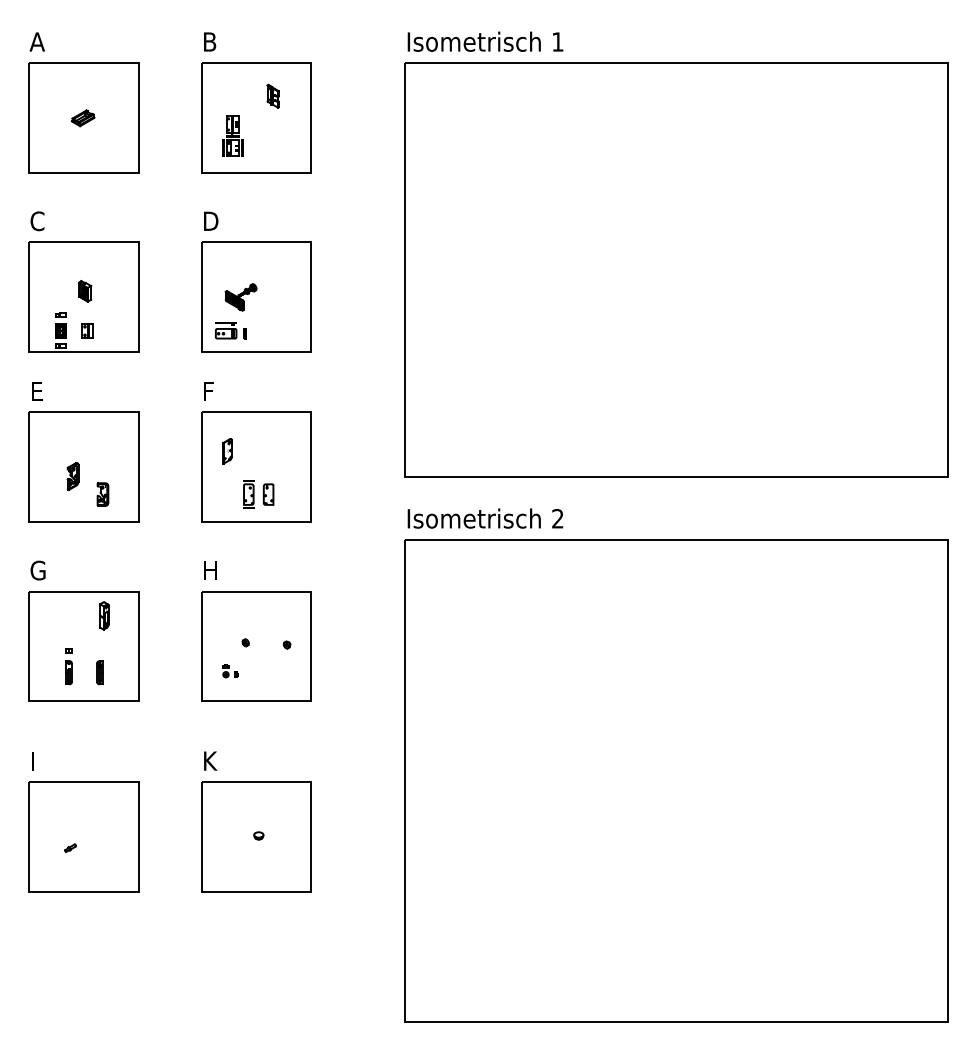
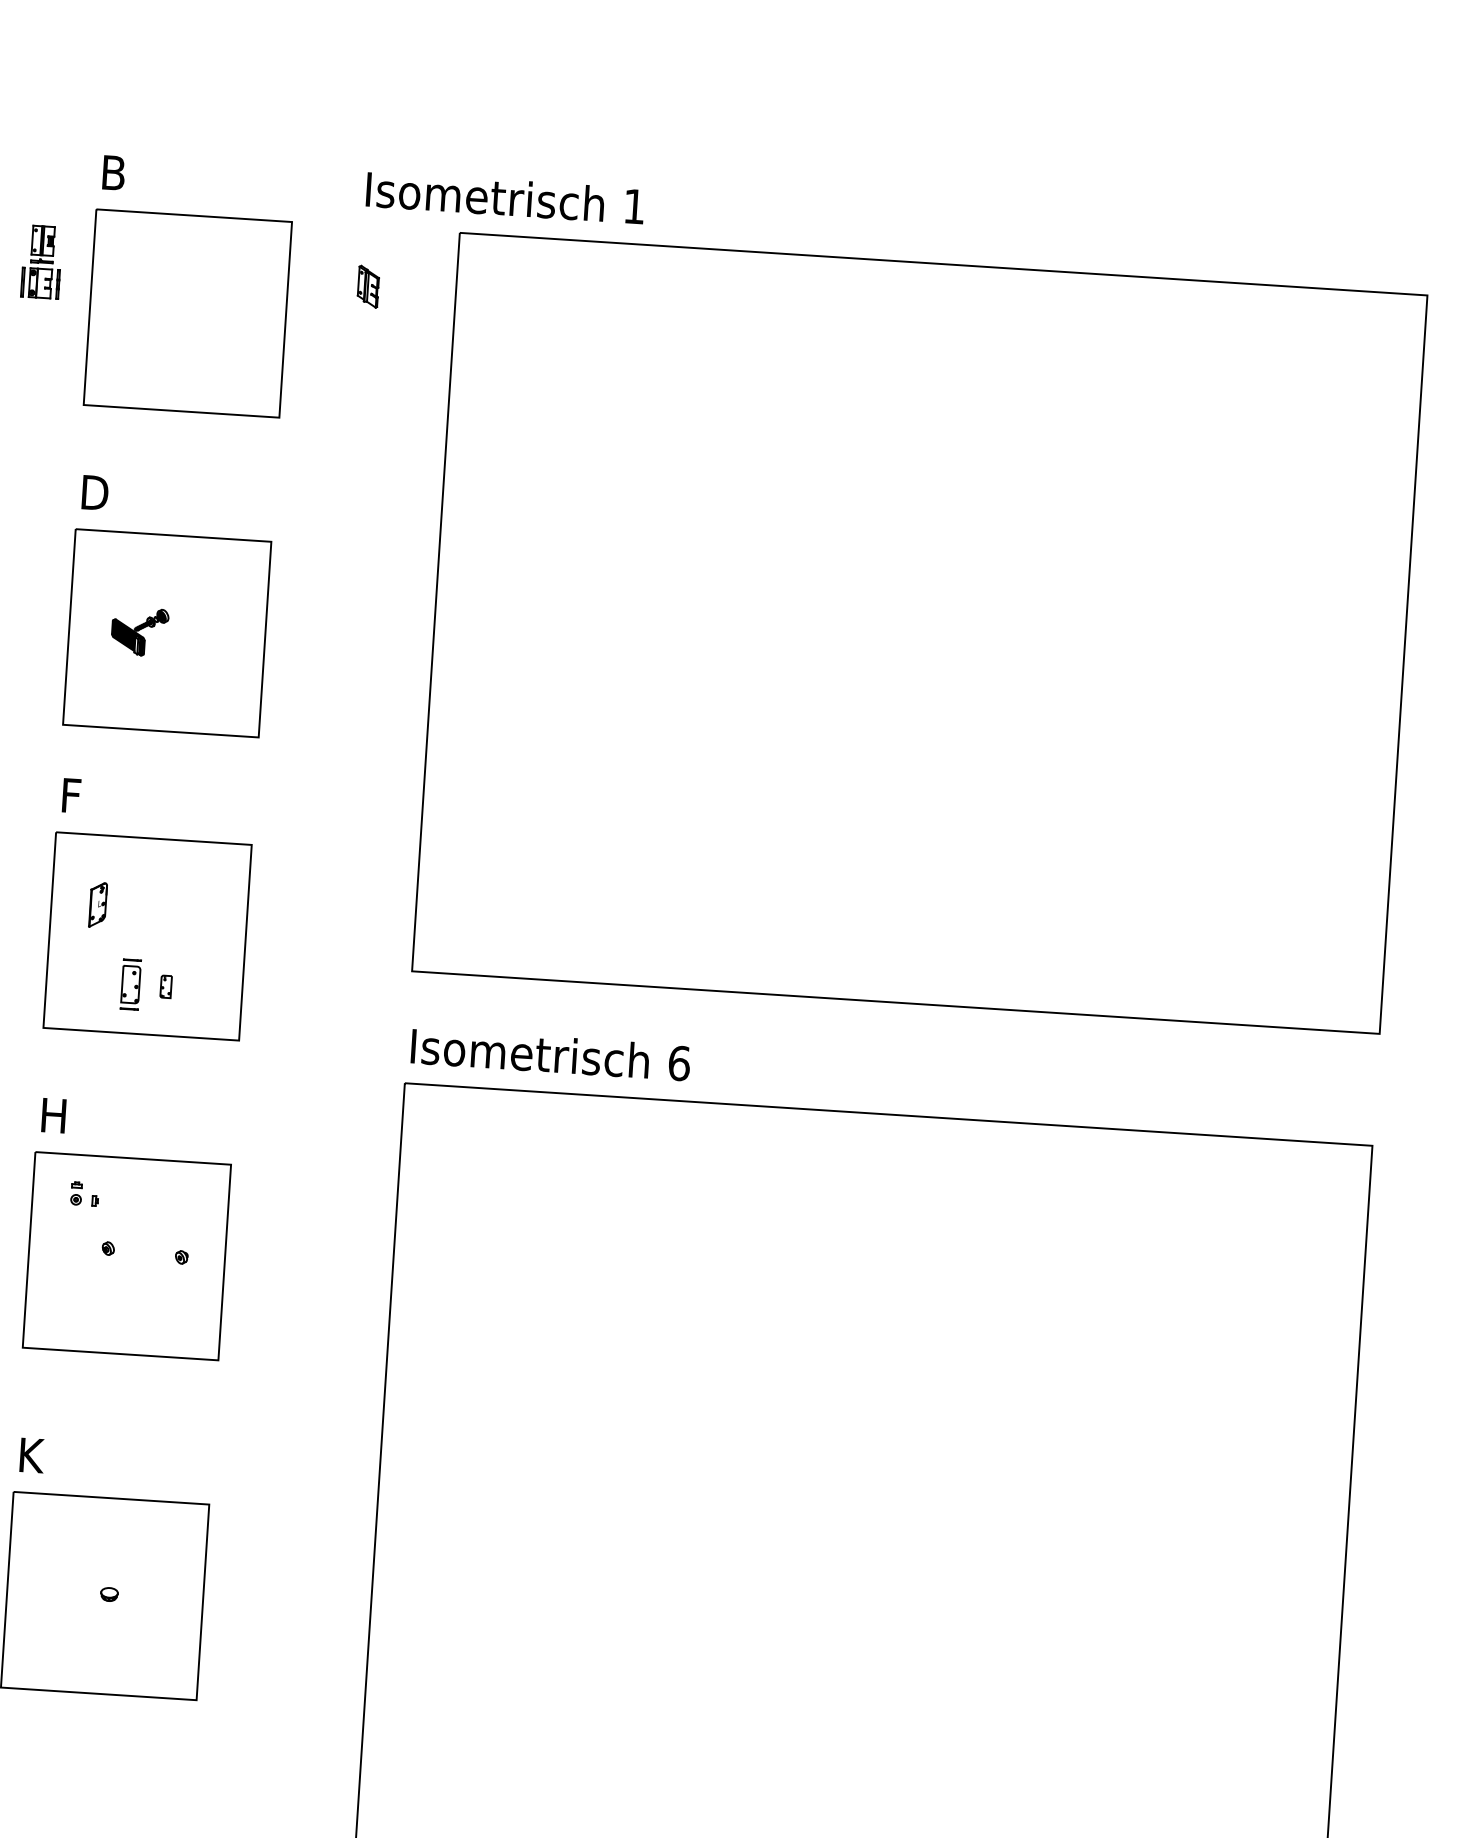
text: (485, 41) -> (505, 197), moved
part: (272, 95) -> (367, 285), moved
part: (232, 135) -> (41, 260), moved
part: (230, 330) -> (117, 689), removed
part: (268, 494) -> (166, 986), size x0.6
text: (557, 518) -> (678, 1062), 2 -> 6
part: (230, 671) -> (84, 1194), moved

